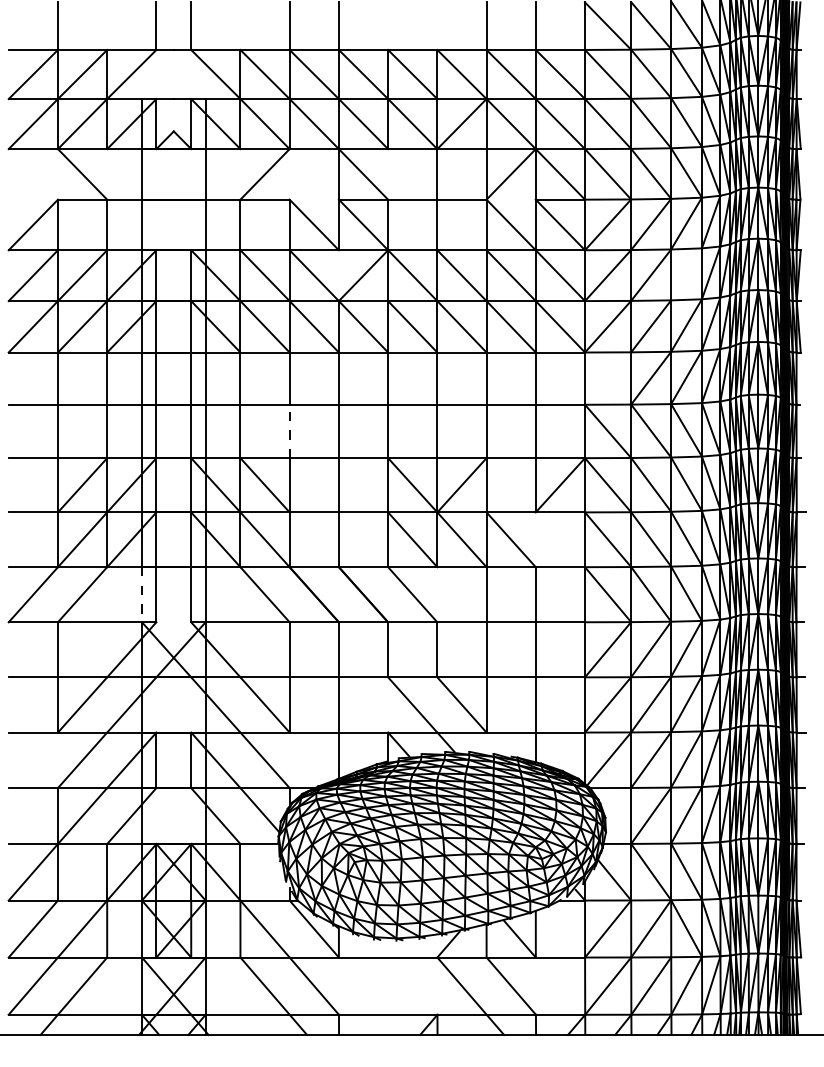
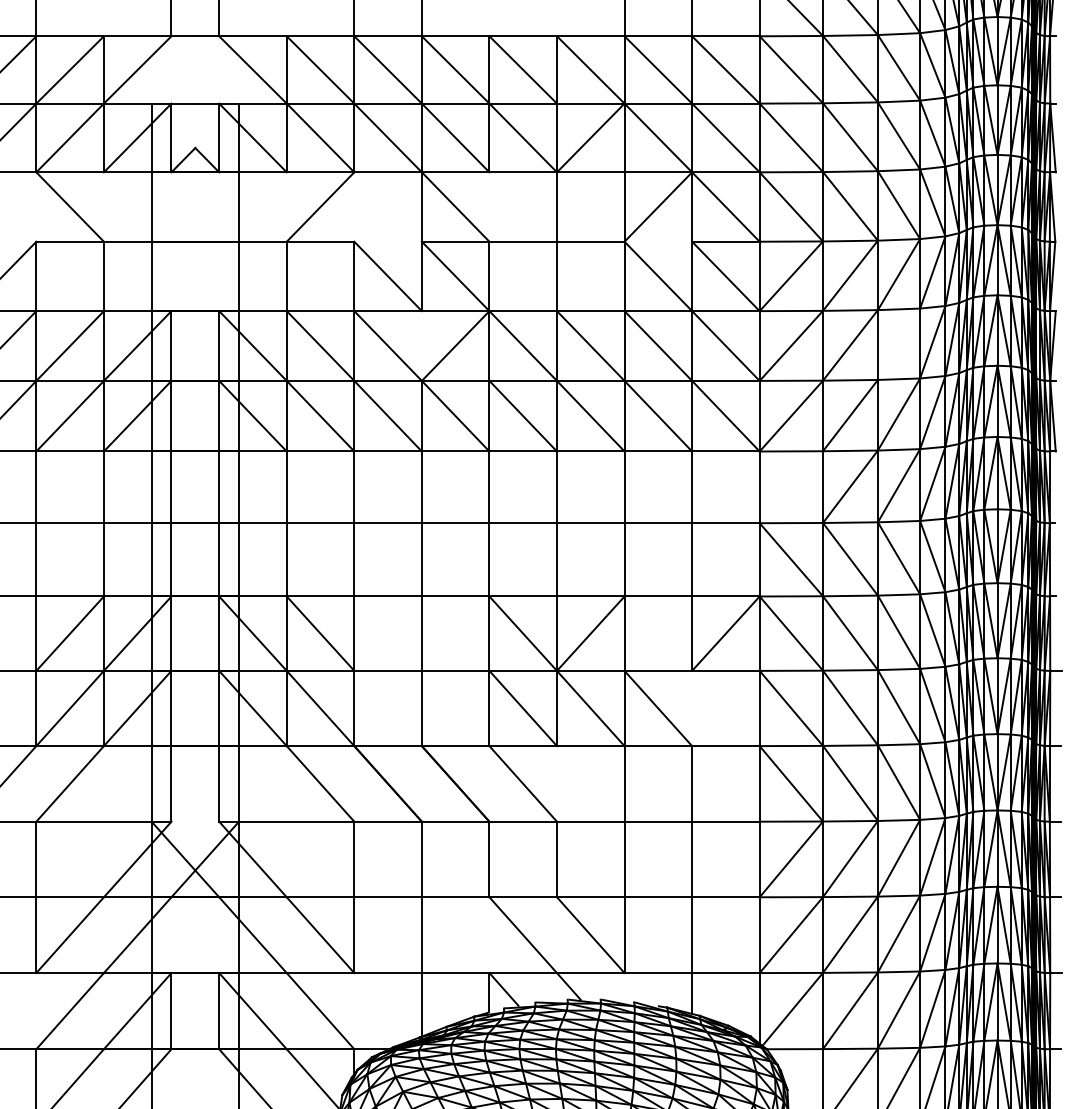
line: (289, 431) -> (354, 559), dashed -> solid
line: (141, 594) -> (150, 783), dashed -> solid

